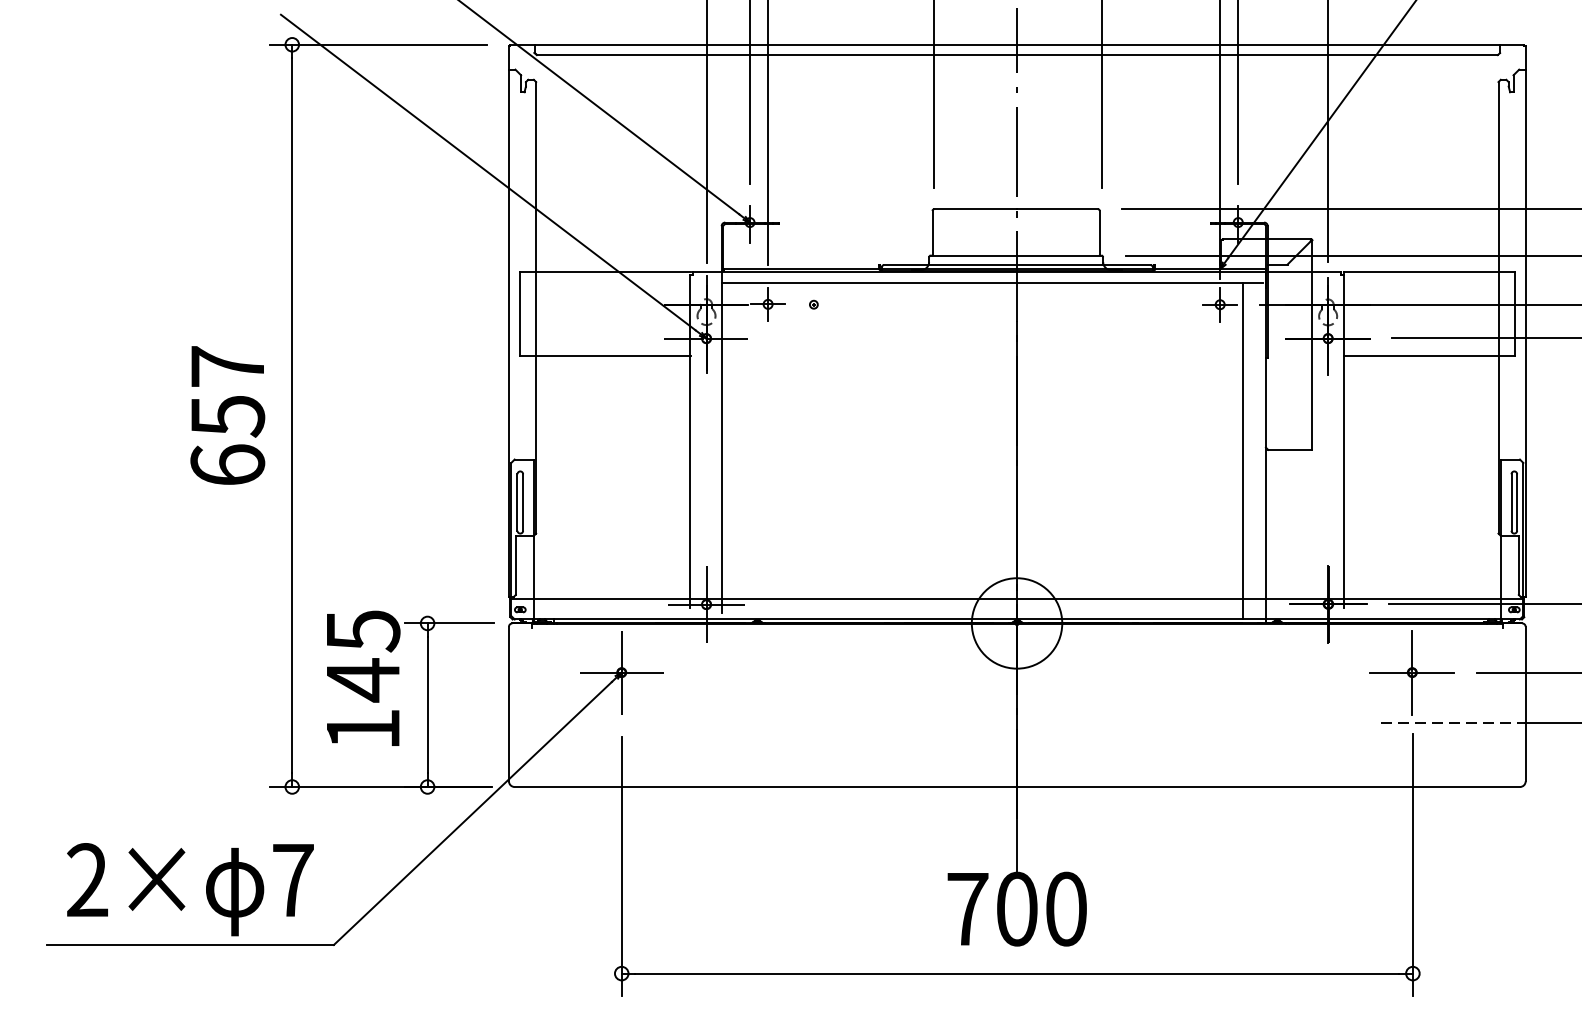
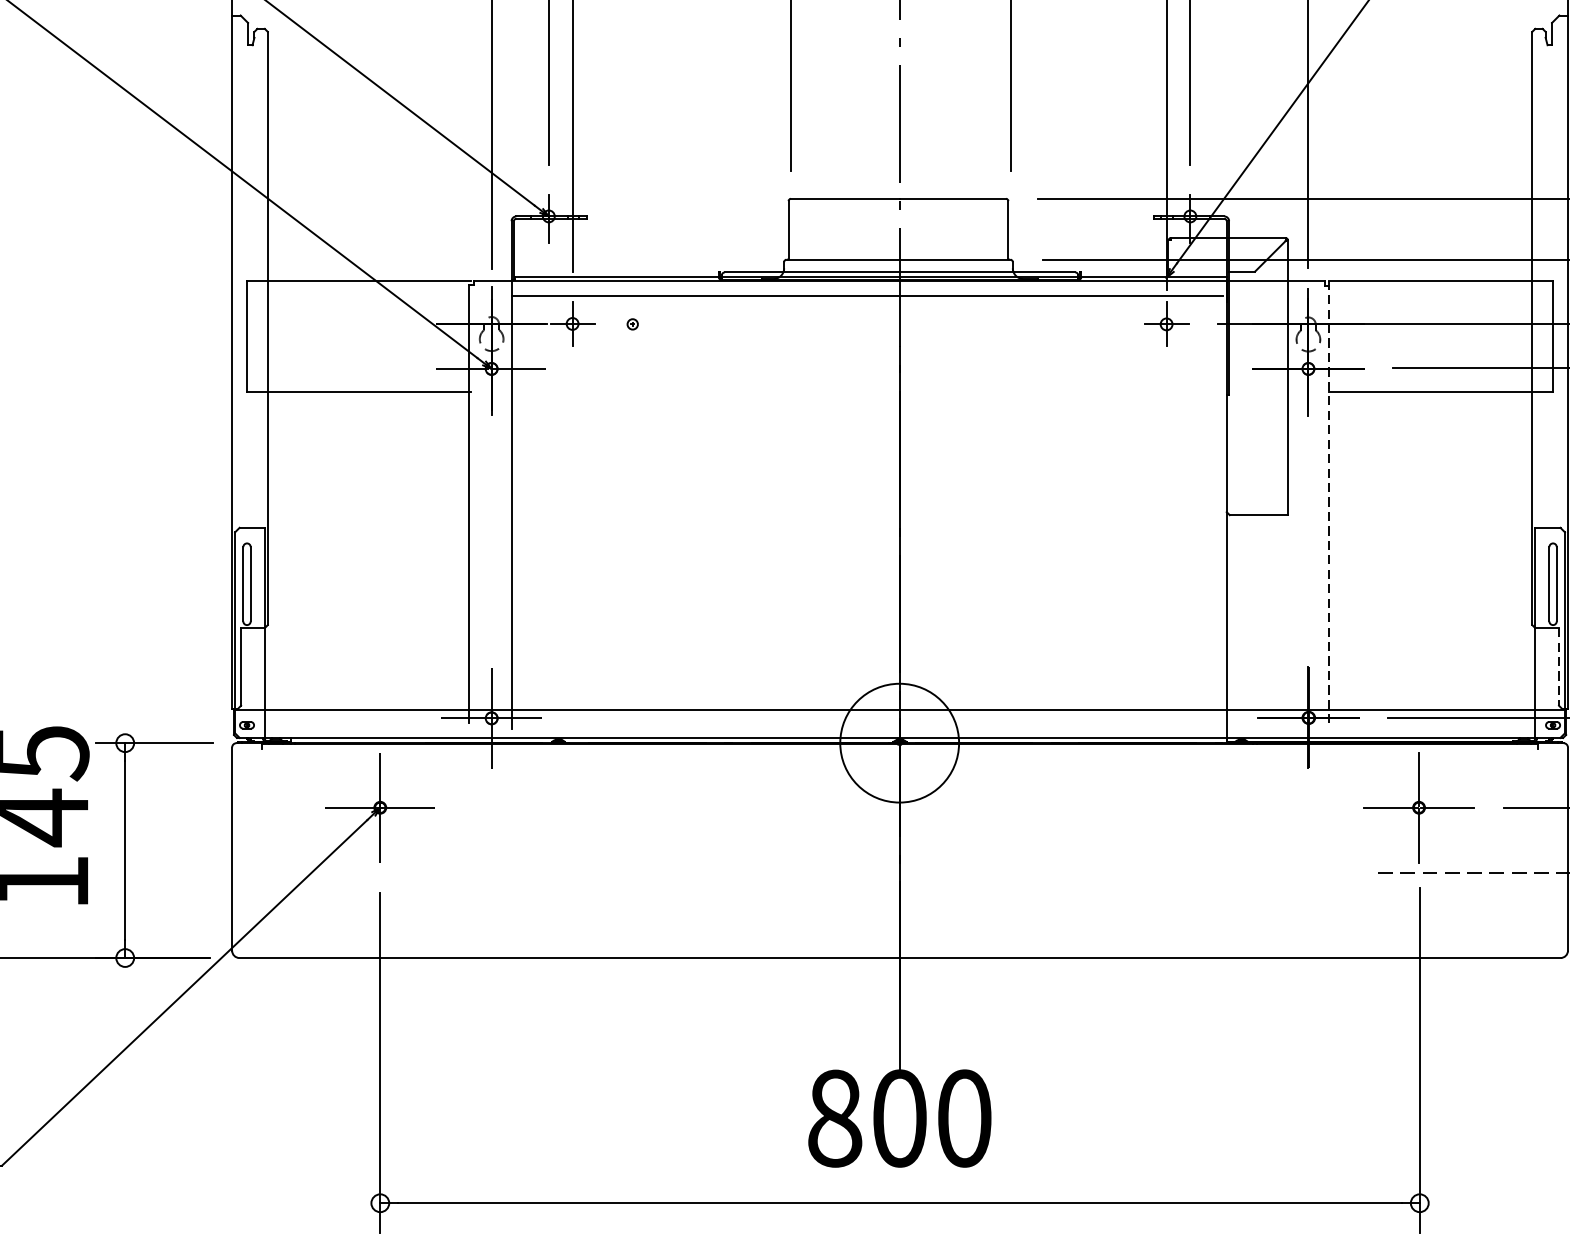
line: (1343, 439) -> (1328, 501), solid -> dashed
line: (1243, 450) -> (1197, 515), removed
line: (1518, 565) -> (1558, 667), solid -> dashed
text: (967, 909) -> (834, 1119), 700 -> 800

